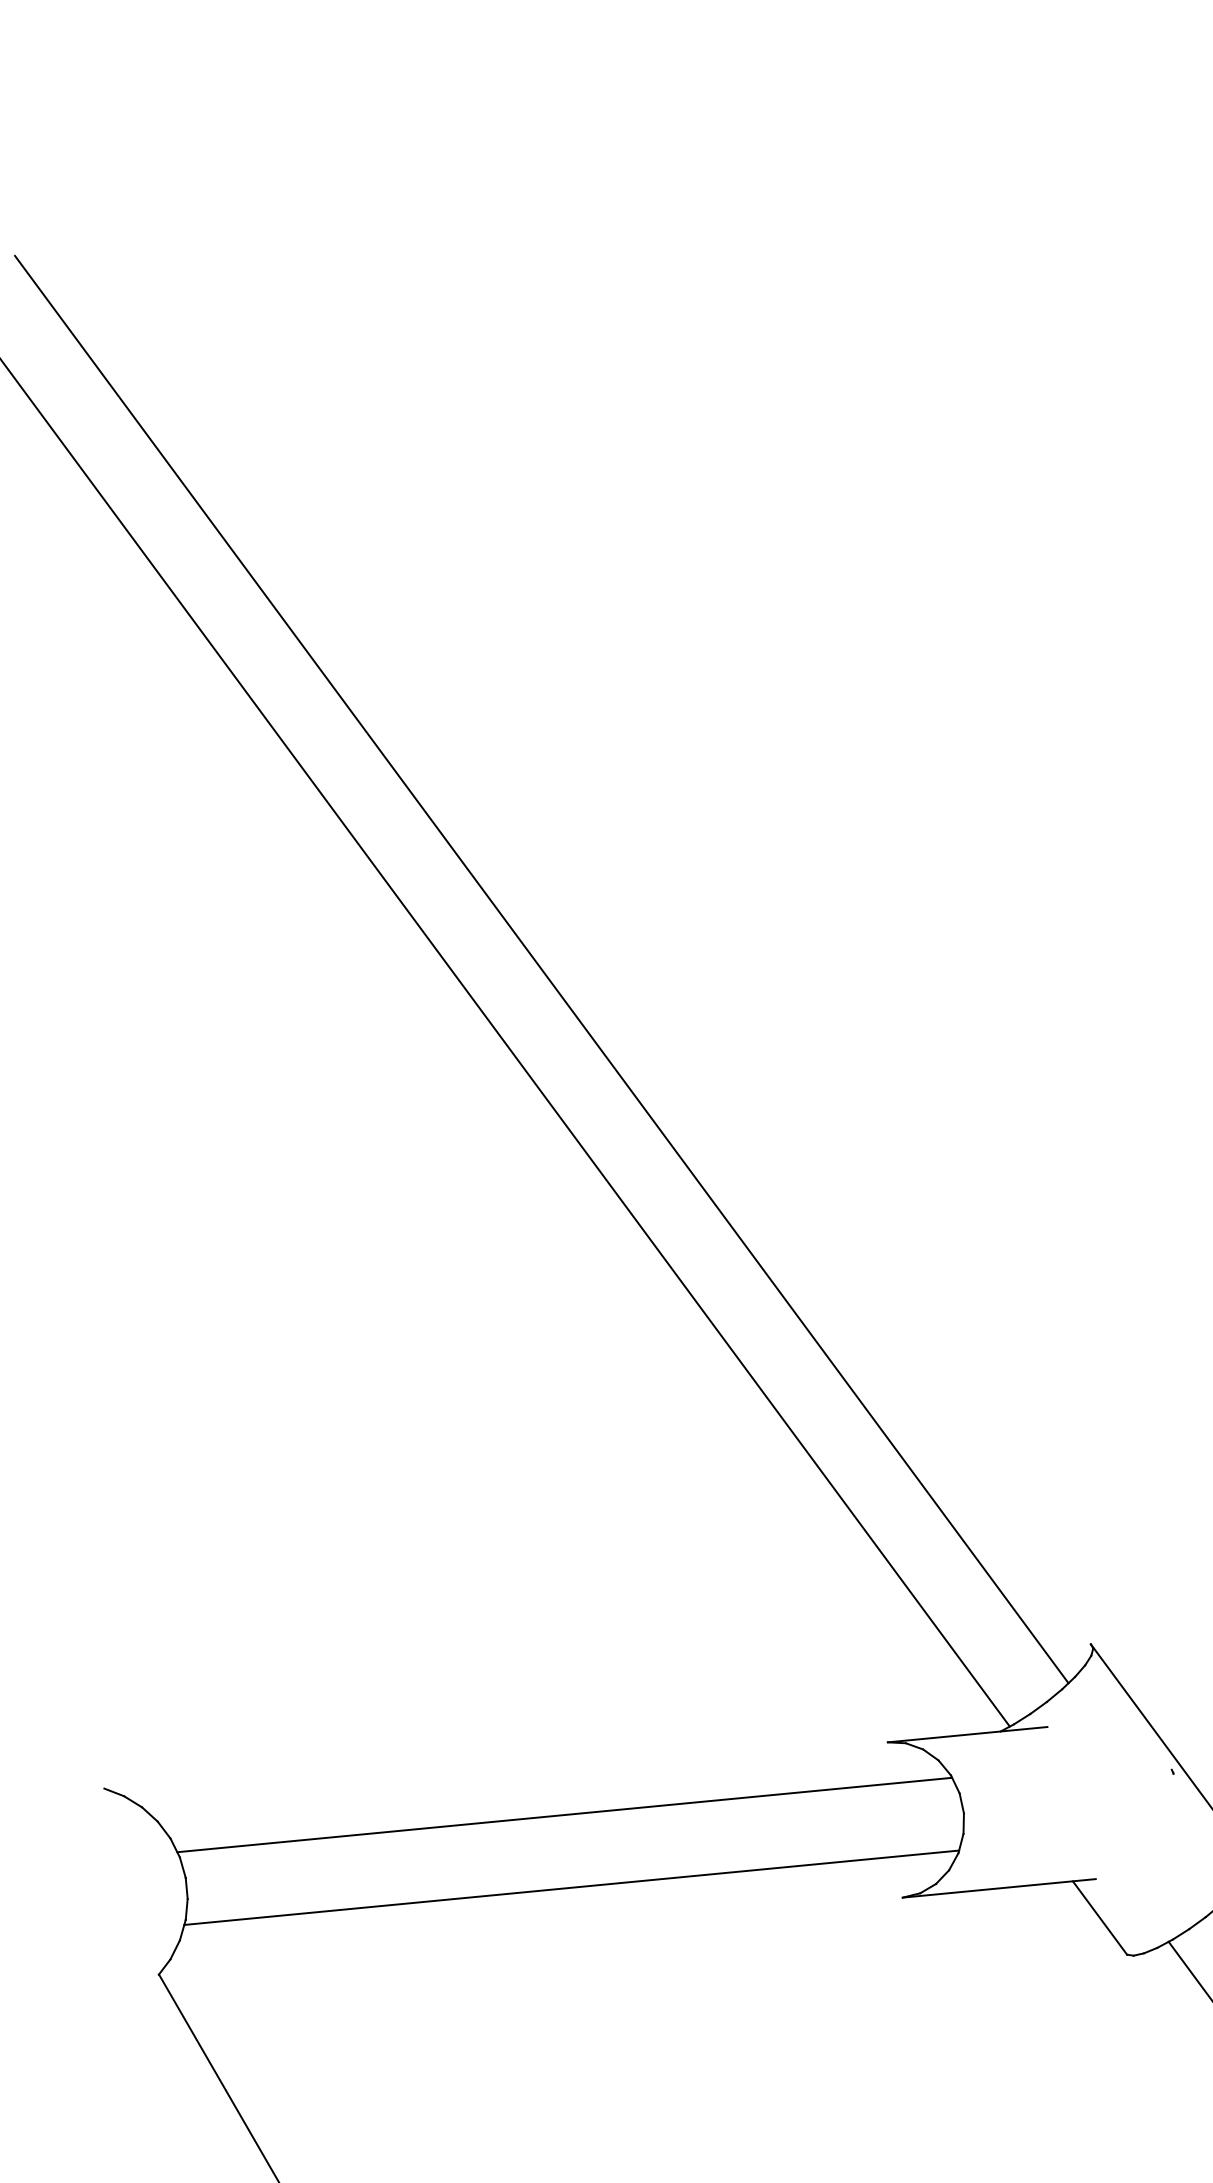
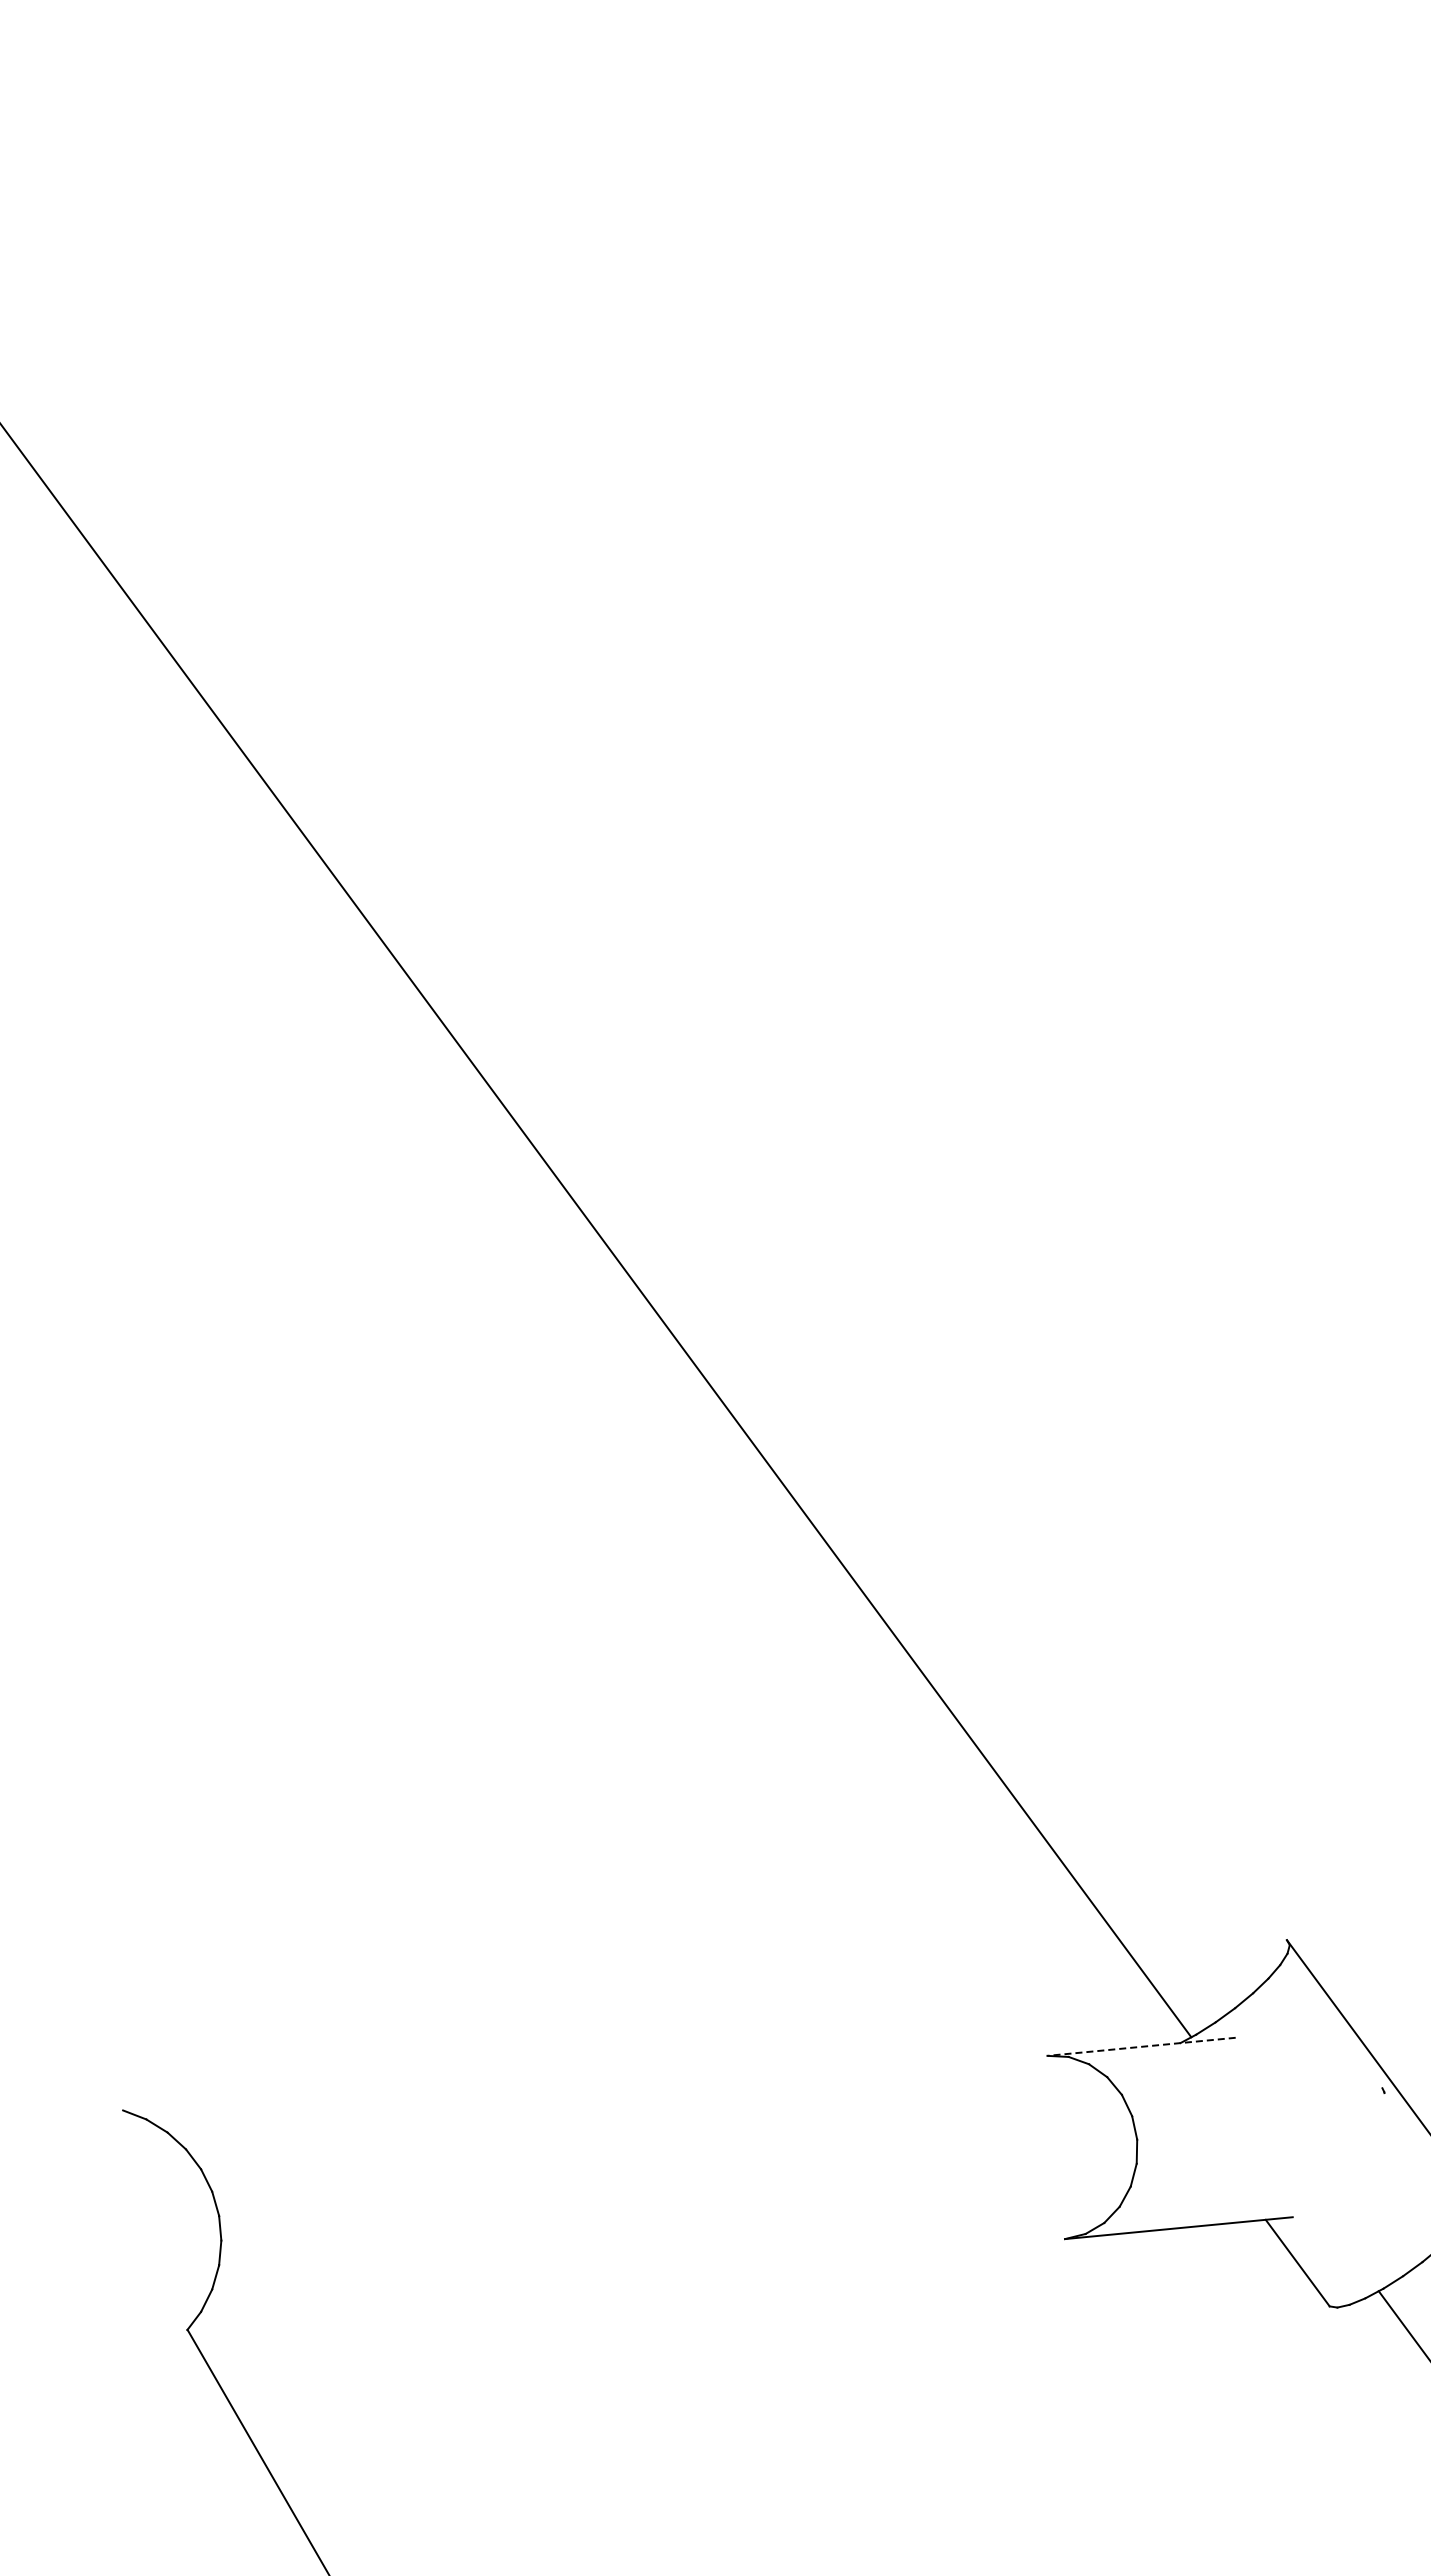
line: (541, 969) -> (638, 1144), removed
line: (967, 1734) -> (1141, 2046), solid -> dashed
line: (564, 1814) -> (666, 2141), removed
line: (571, 1887) -> (674, 2227), removed

